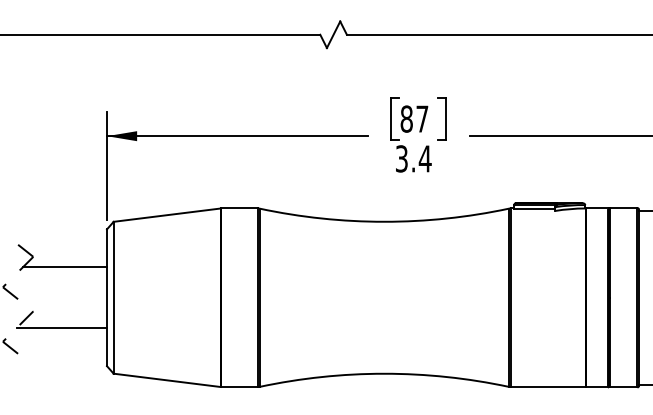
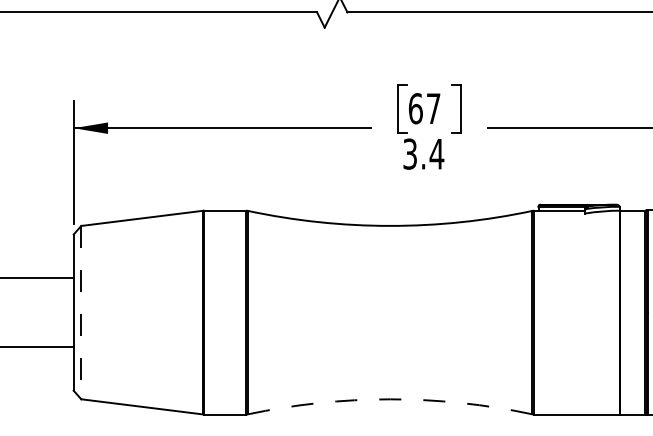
text: (406, 118) -> (415, 108), 87 -> 67
line: (113, 297) -> (81, 312), solid -> dashed
arc: (384, 373) -> (390, 399), solid -> dashed

